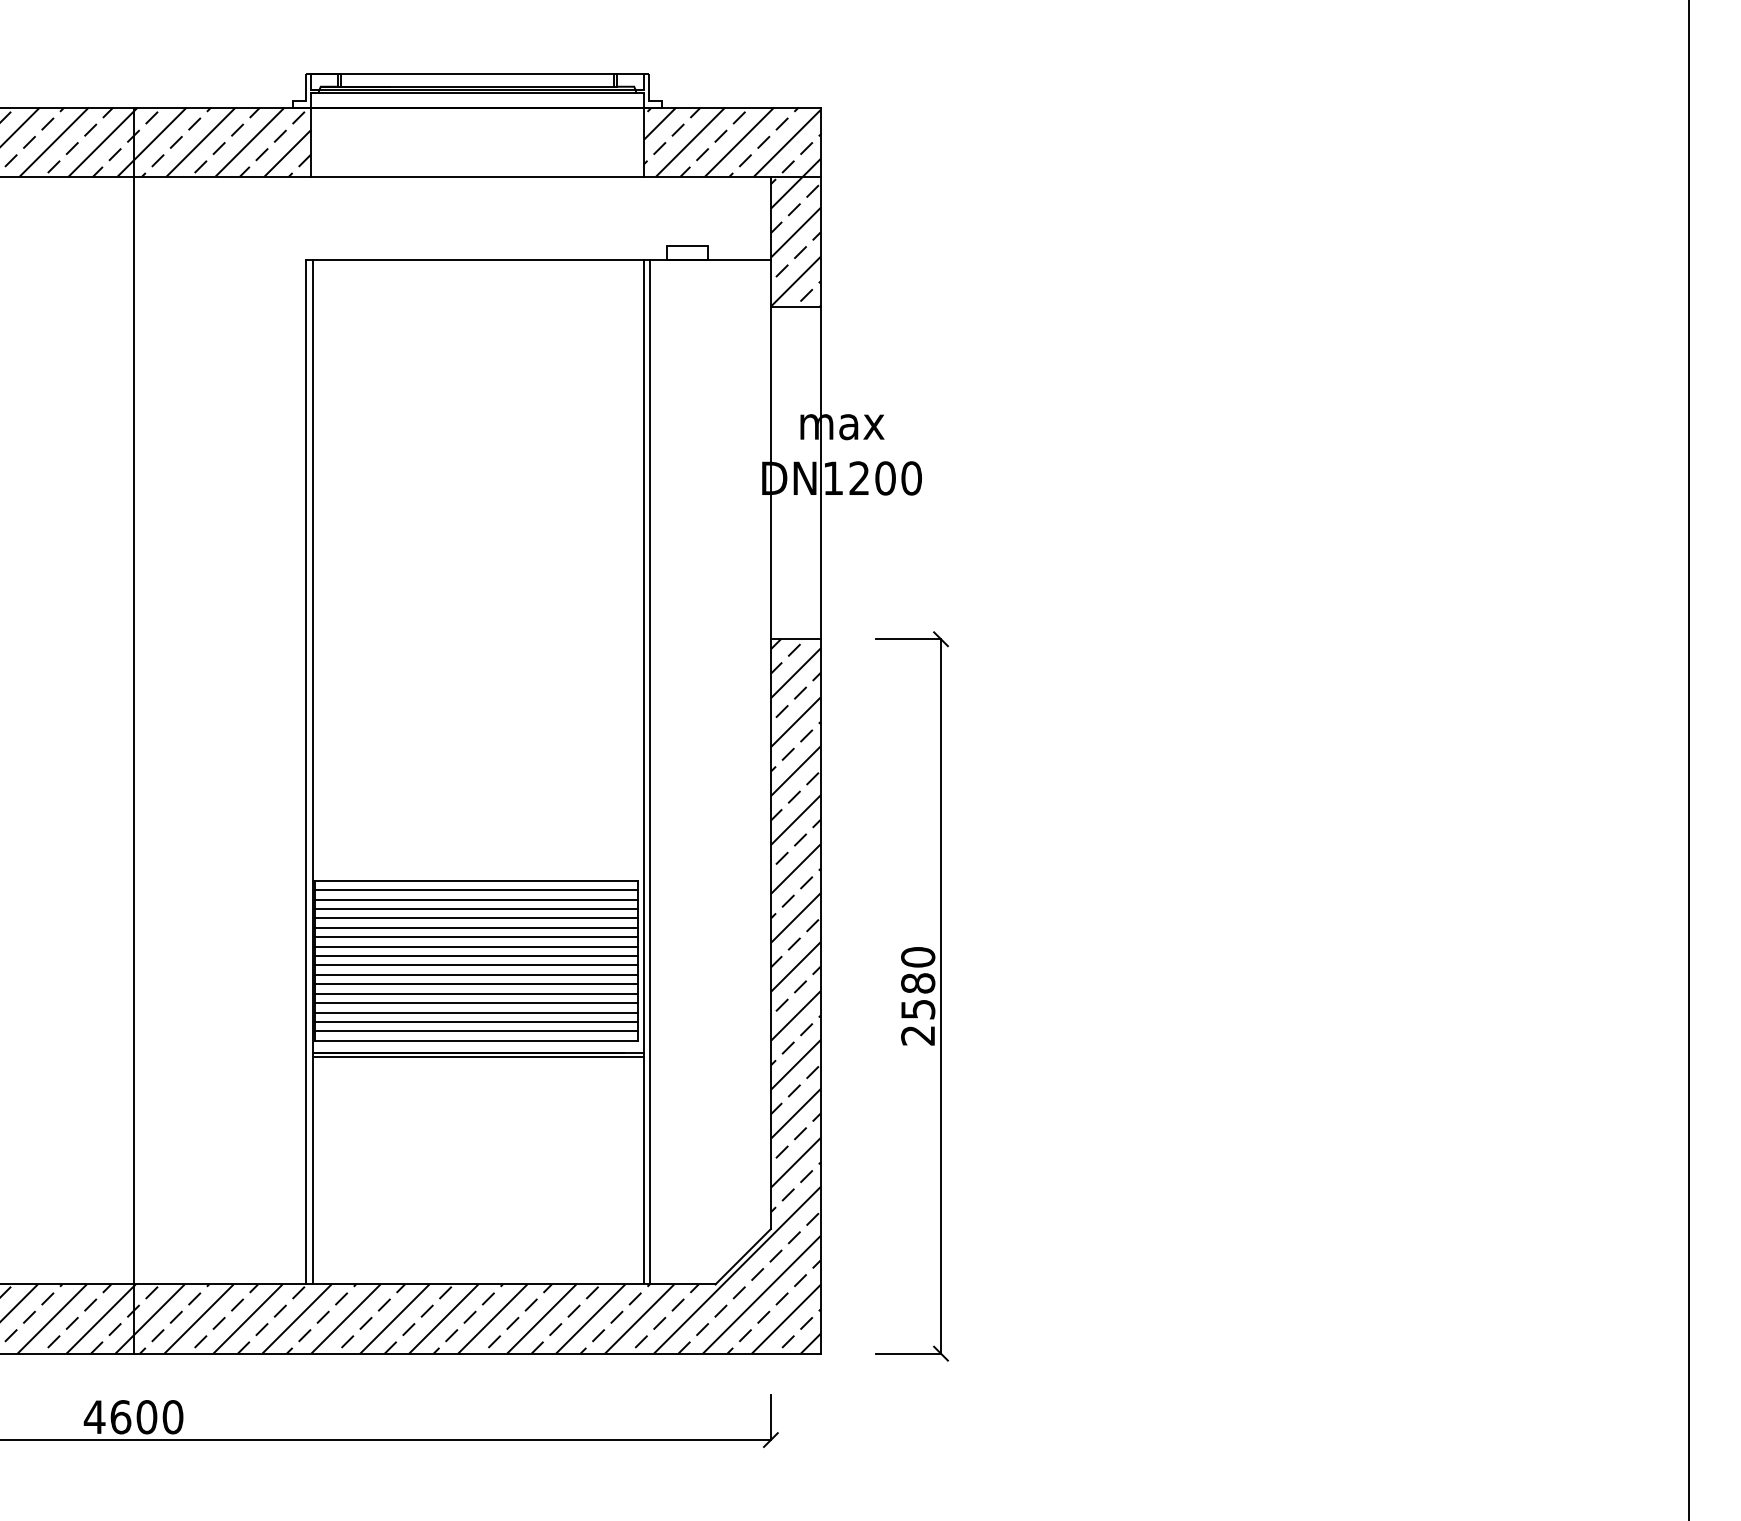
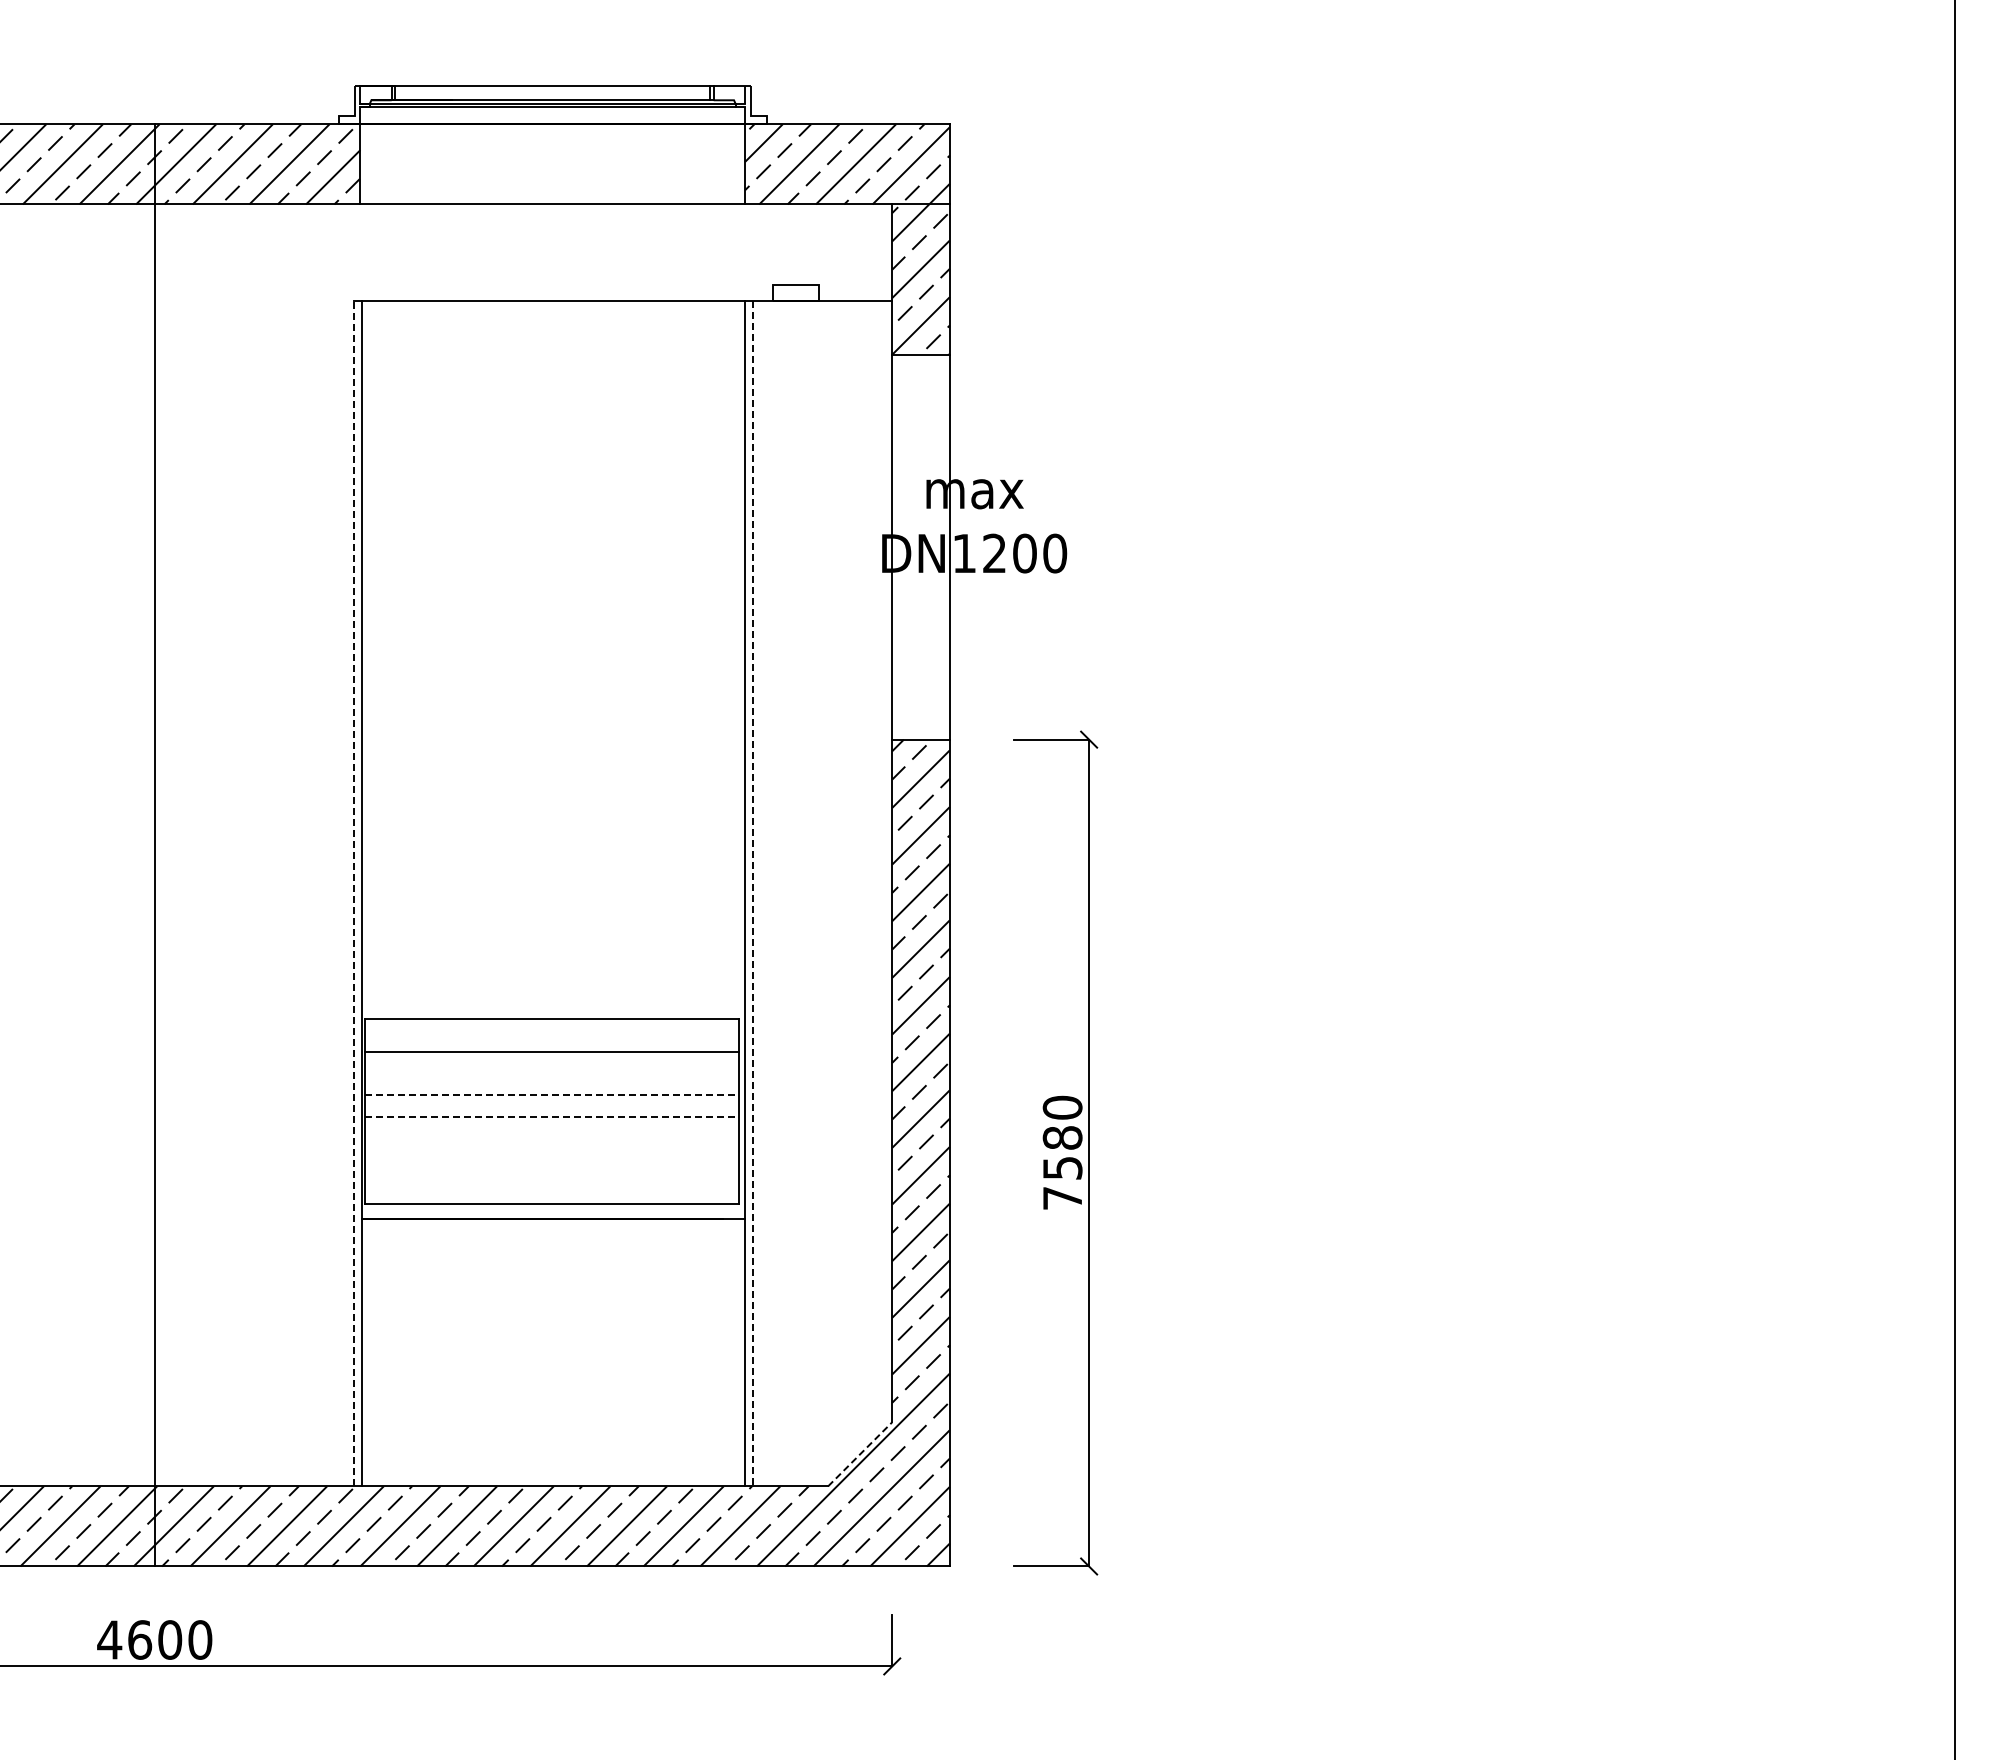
line: (306, 772) -> (354, 893), solid -> dashed
line: (650, 772) -> (752, 893), solid -> dashed
line: (476, 890) -> (551, 1030), removed
line: (476, 899) -> (551, 1040), removed
line: (476, 918) -> (551, 1062), removed
line: (476, 927) -> (551, 1073), removed
line: (476, 937) -> (551, 1084), removed
line: (476, 946) -> (551, 1095), solid -> dashed
line: (476, 956) -> (551, 1106), removed
line: (476, 965) -> (551, 1117), solid -> dashed
line: (476, 975) -> (551, 1128), removed
line: (476, 984) -> (551, 1139), removed
line: (476, 993) -> (551, 1149), removed
line: (476, 1002) -> (551, 1160), removed
line: (476, 1012) -> (551, 1171), removed
line: (476, 1021) -> (551, 1182), removed
line: (476, 1031) -> (551, 1193), removed
text: (917, 1035) -> (1061, 1198), 2580 -> 7580
line: (478, 1056) -> (553, 1222), removed
line: (743, 1256) -> (860, 1453), solid -> dashed

